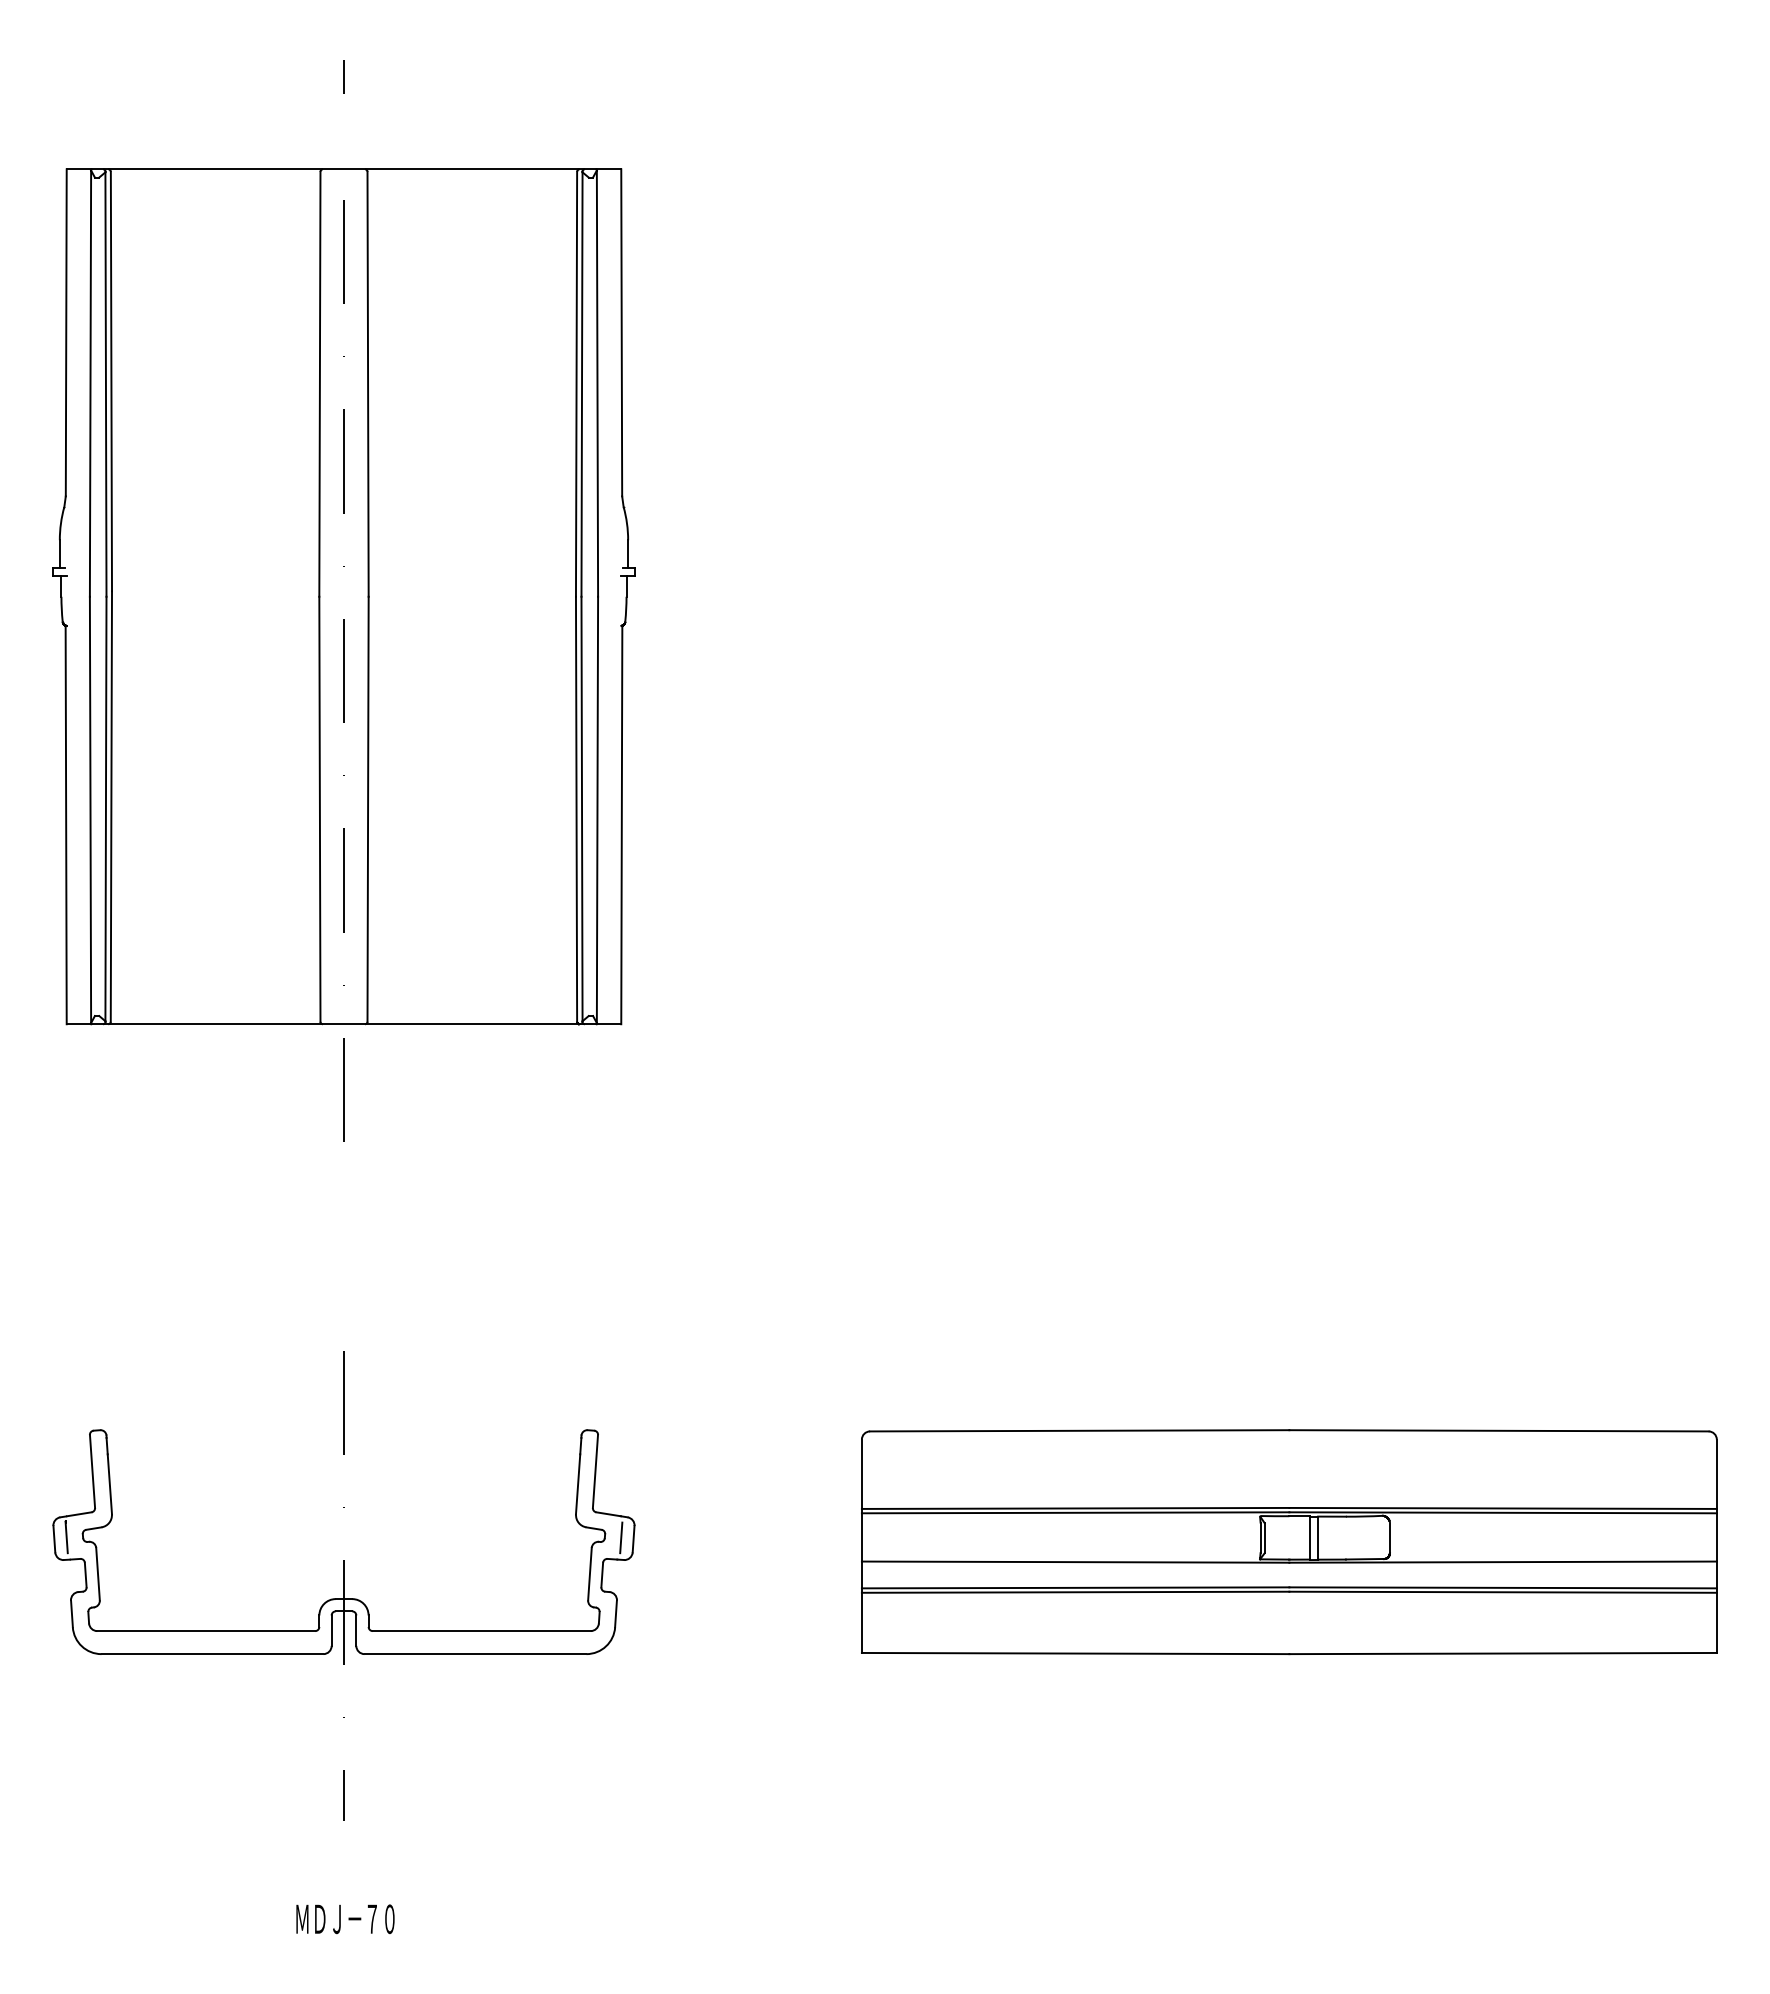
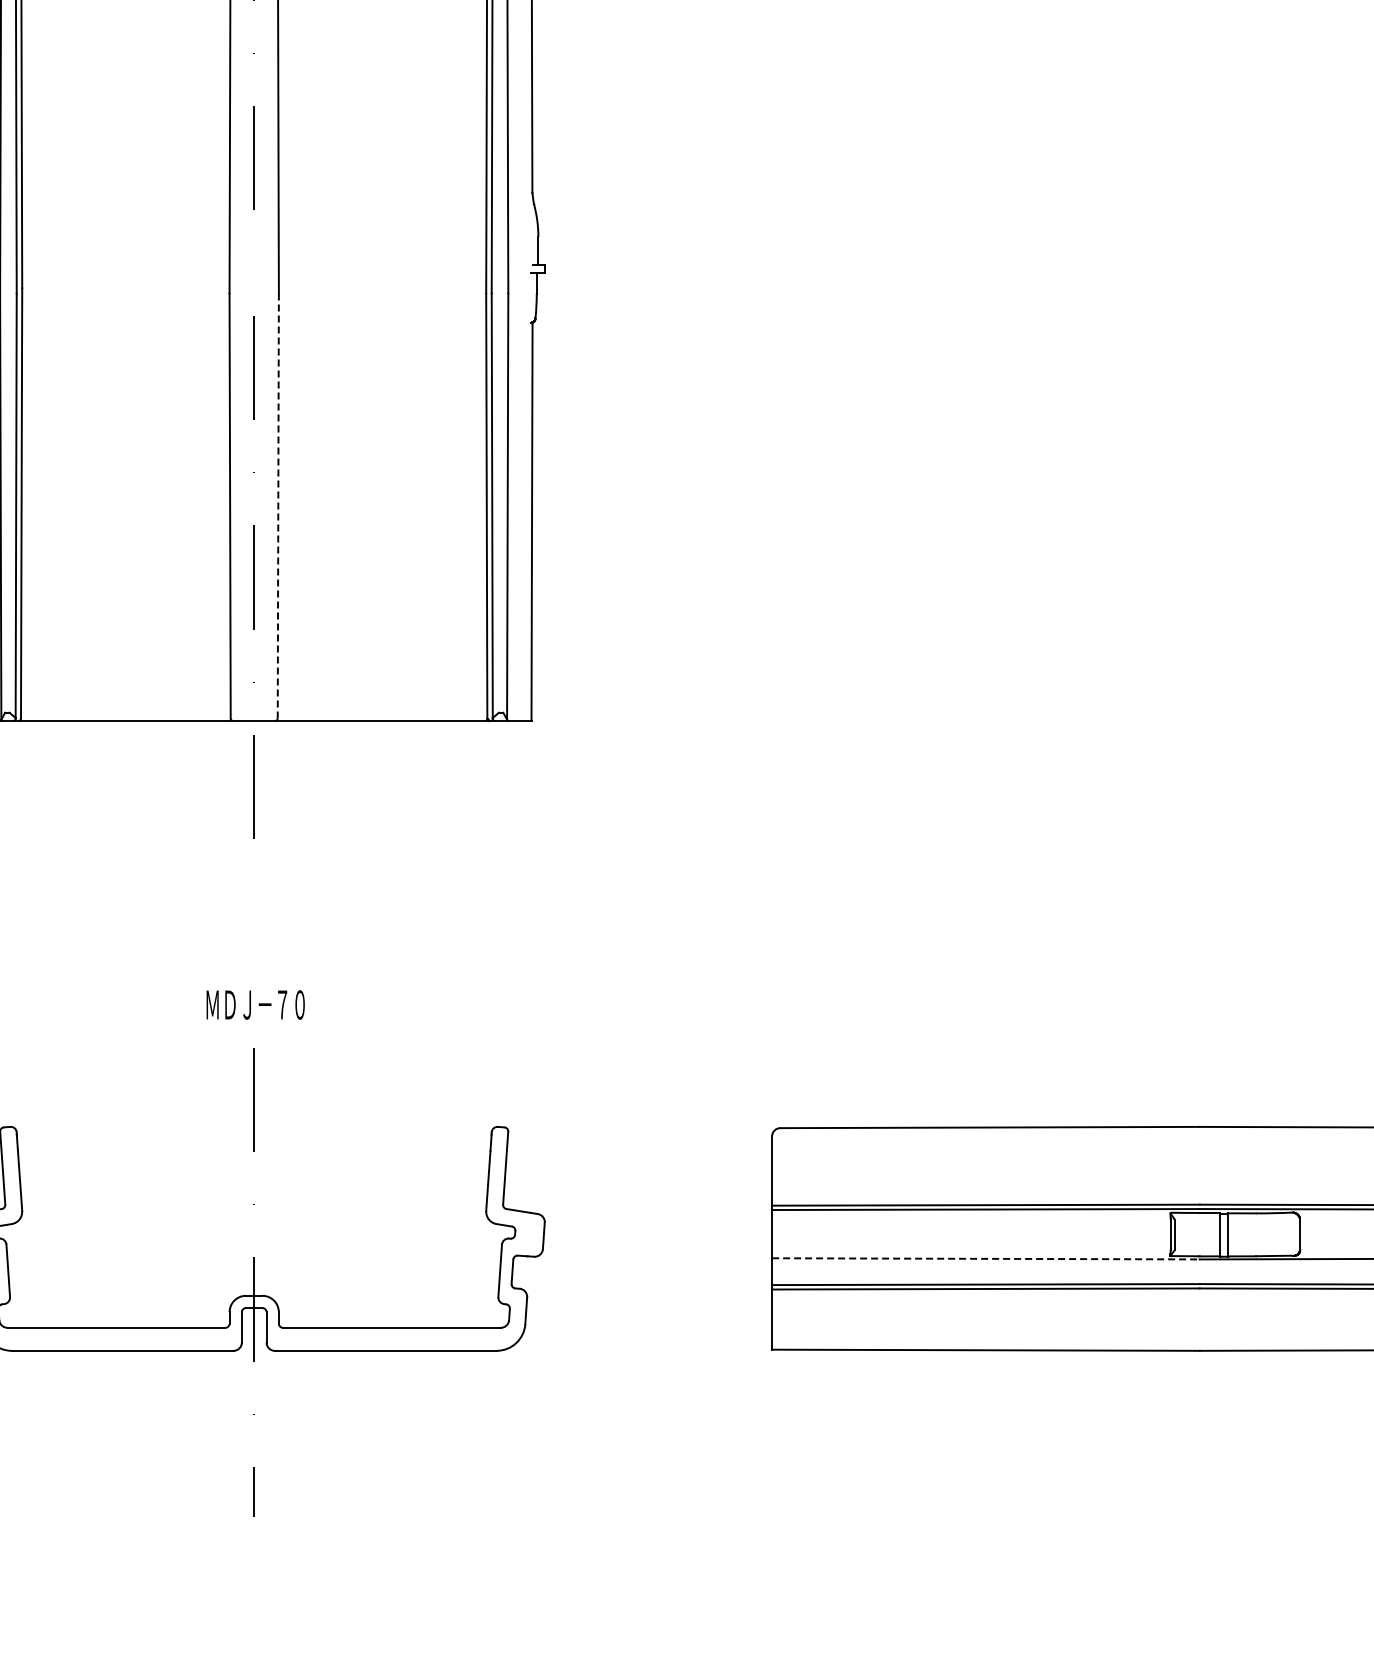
line: (368, 809) -> (278, 506), solid -> dashed
line: (621, 1537) -> (531, 1234), removed
line: (1075, 1562) -> (985, 1259), solid -> dashed
text: (345, 1919) -> (255, 1005), moved

